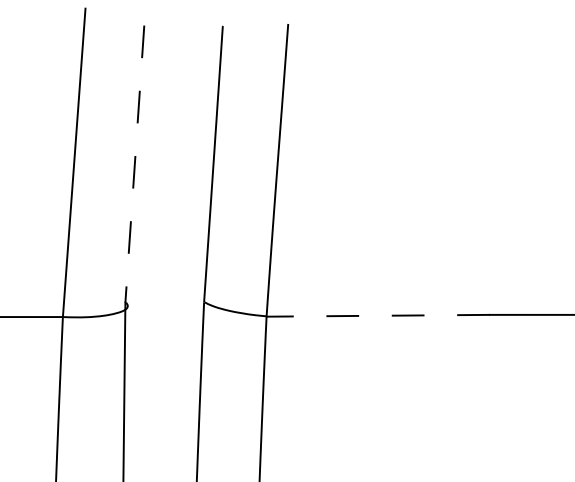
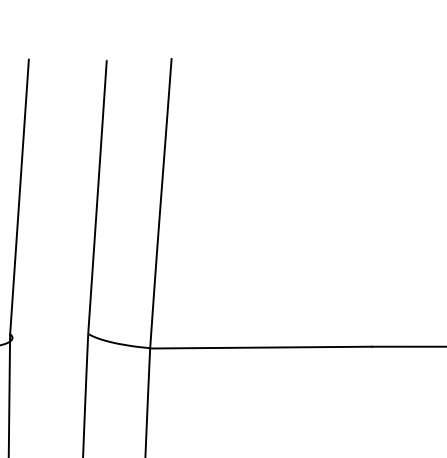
line: (134, 164) -> (19, 197), dashed -> solid
line: (378, 315) -> (261, 347), dashed -> solid

